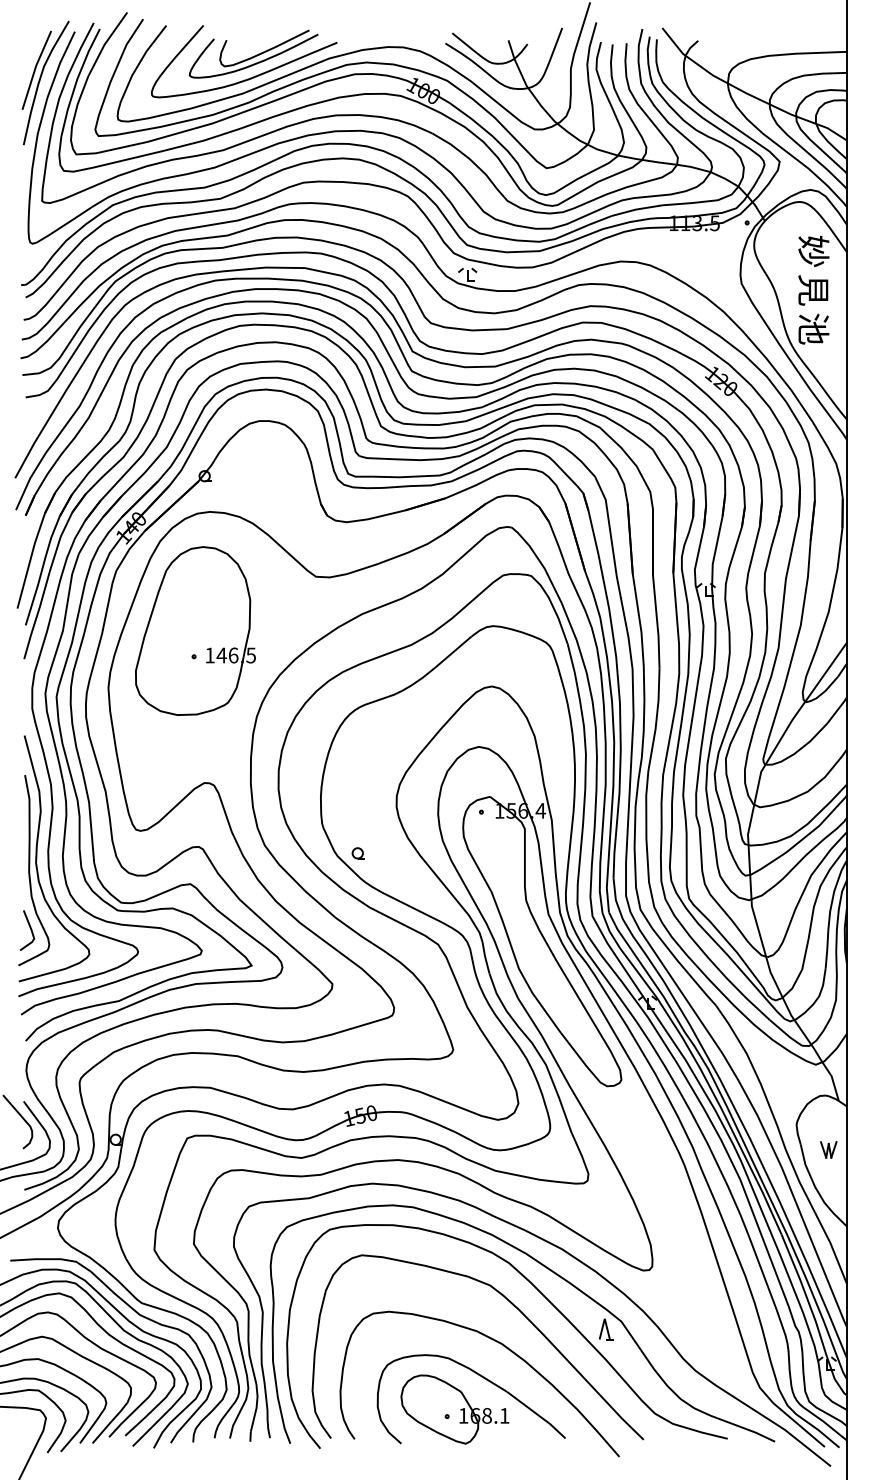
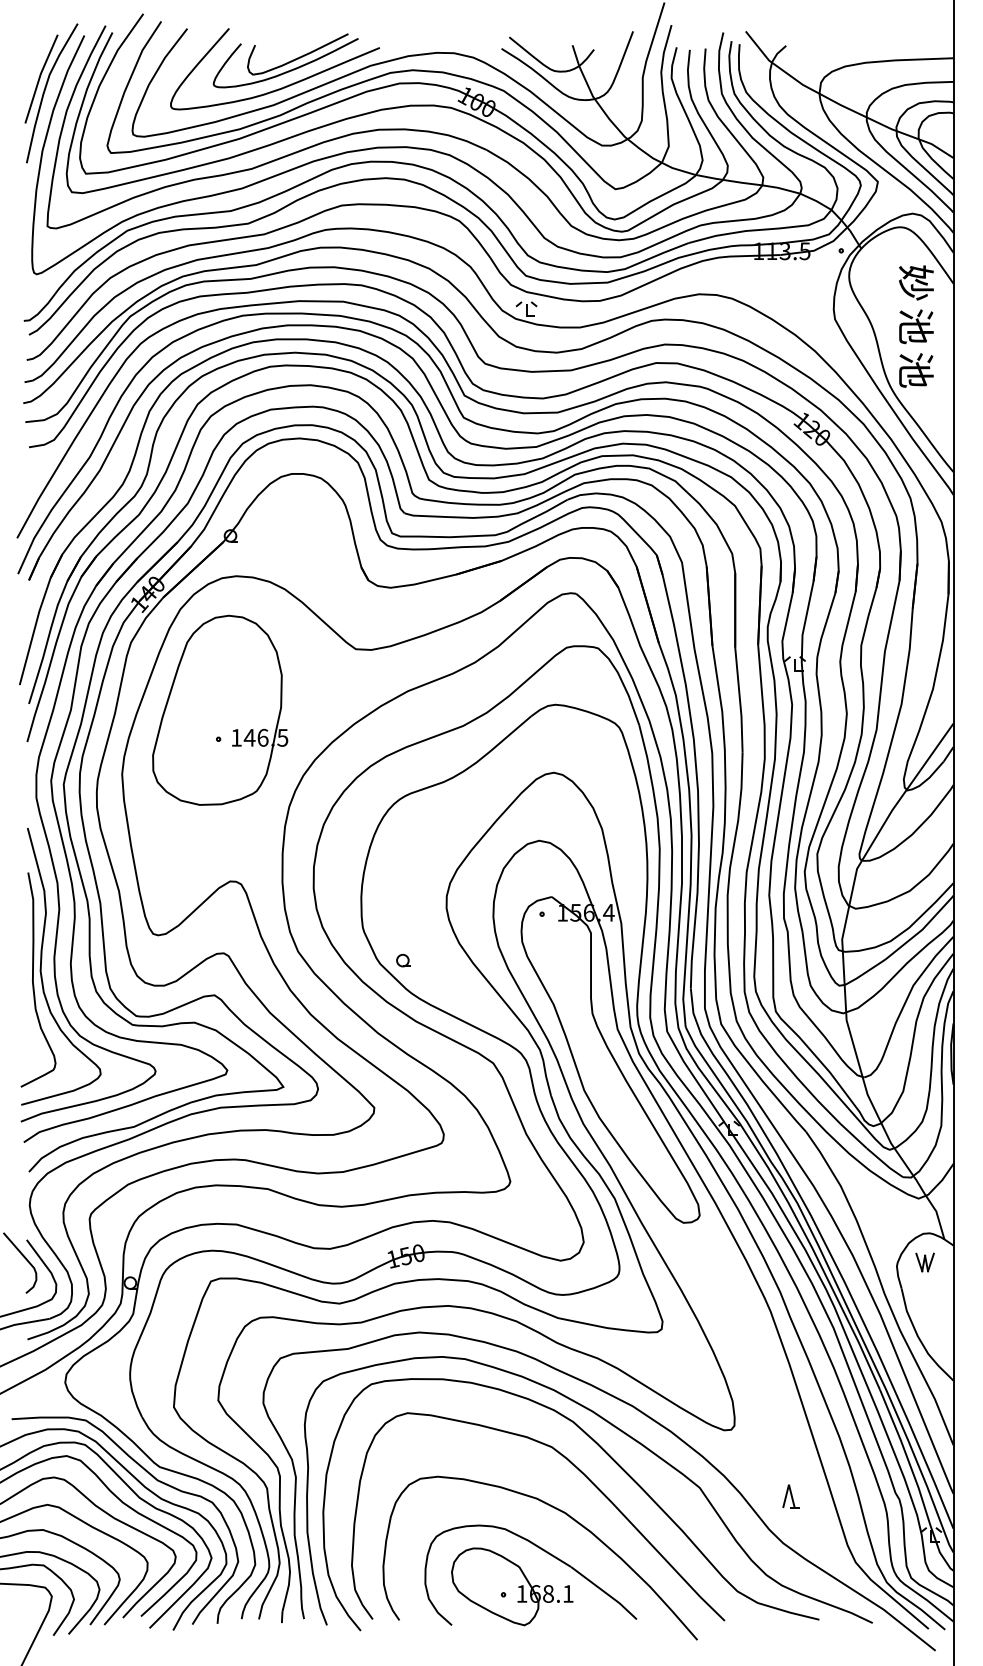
text: (813, 290) -> (916, 326), 見 -> 池
line: (30, 930) -> (34, 1047), removed
part: (828, 1149) -> (924, 1262), moved
part: (606, 1329) -> (790, 1496), moved

